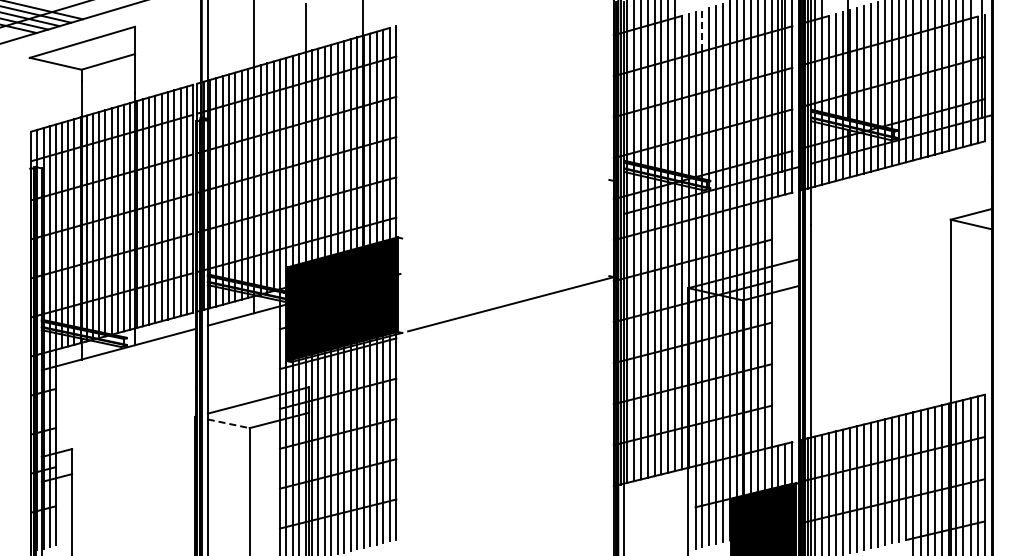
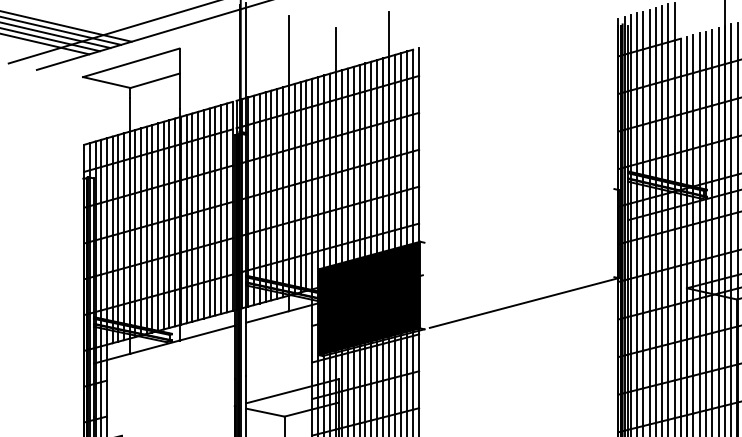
line: (702, 30) -> (699, 52), dashed -> solid
line: (229, 423) -> (266, 412), dashed -> solid

